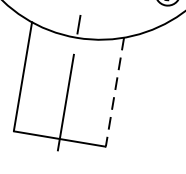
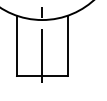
line: (114, 93) -> (67, 46), dashed -> solid

